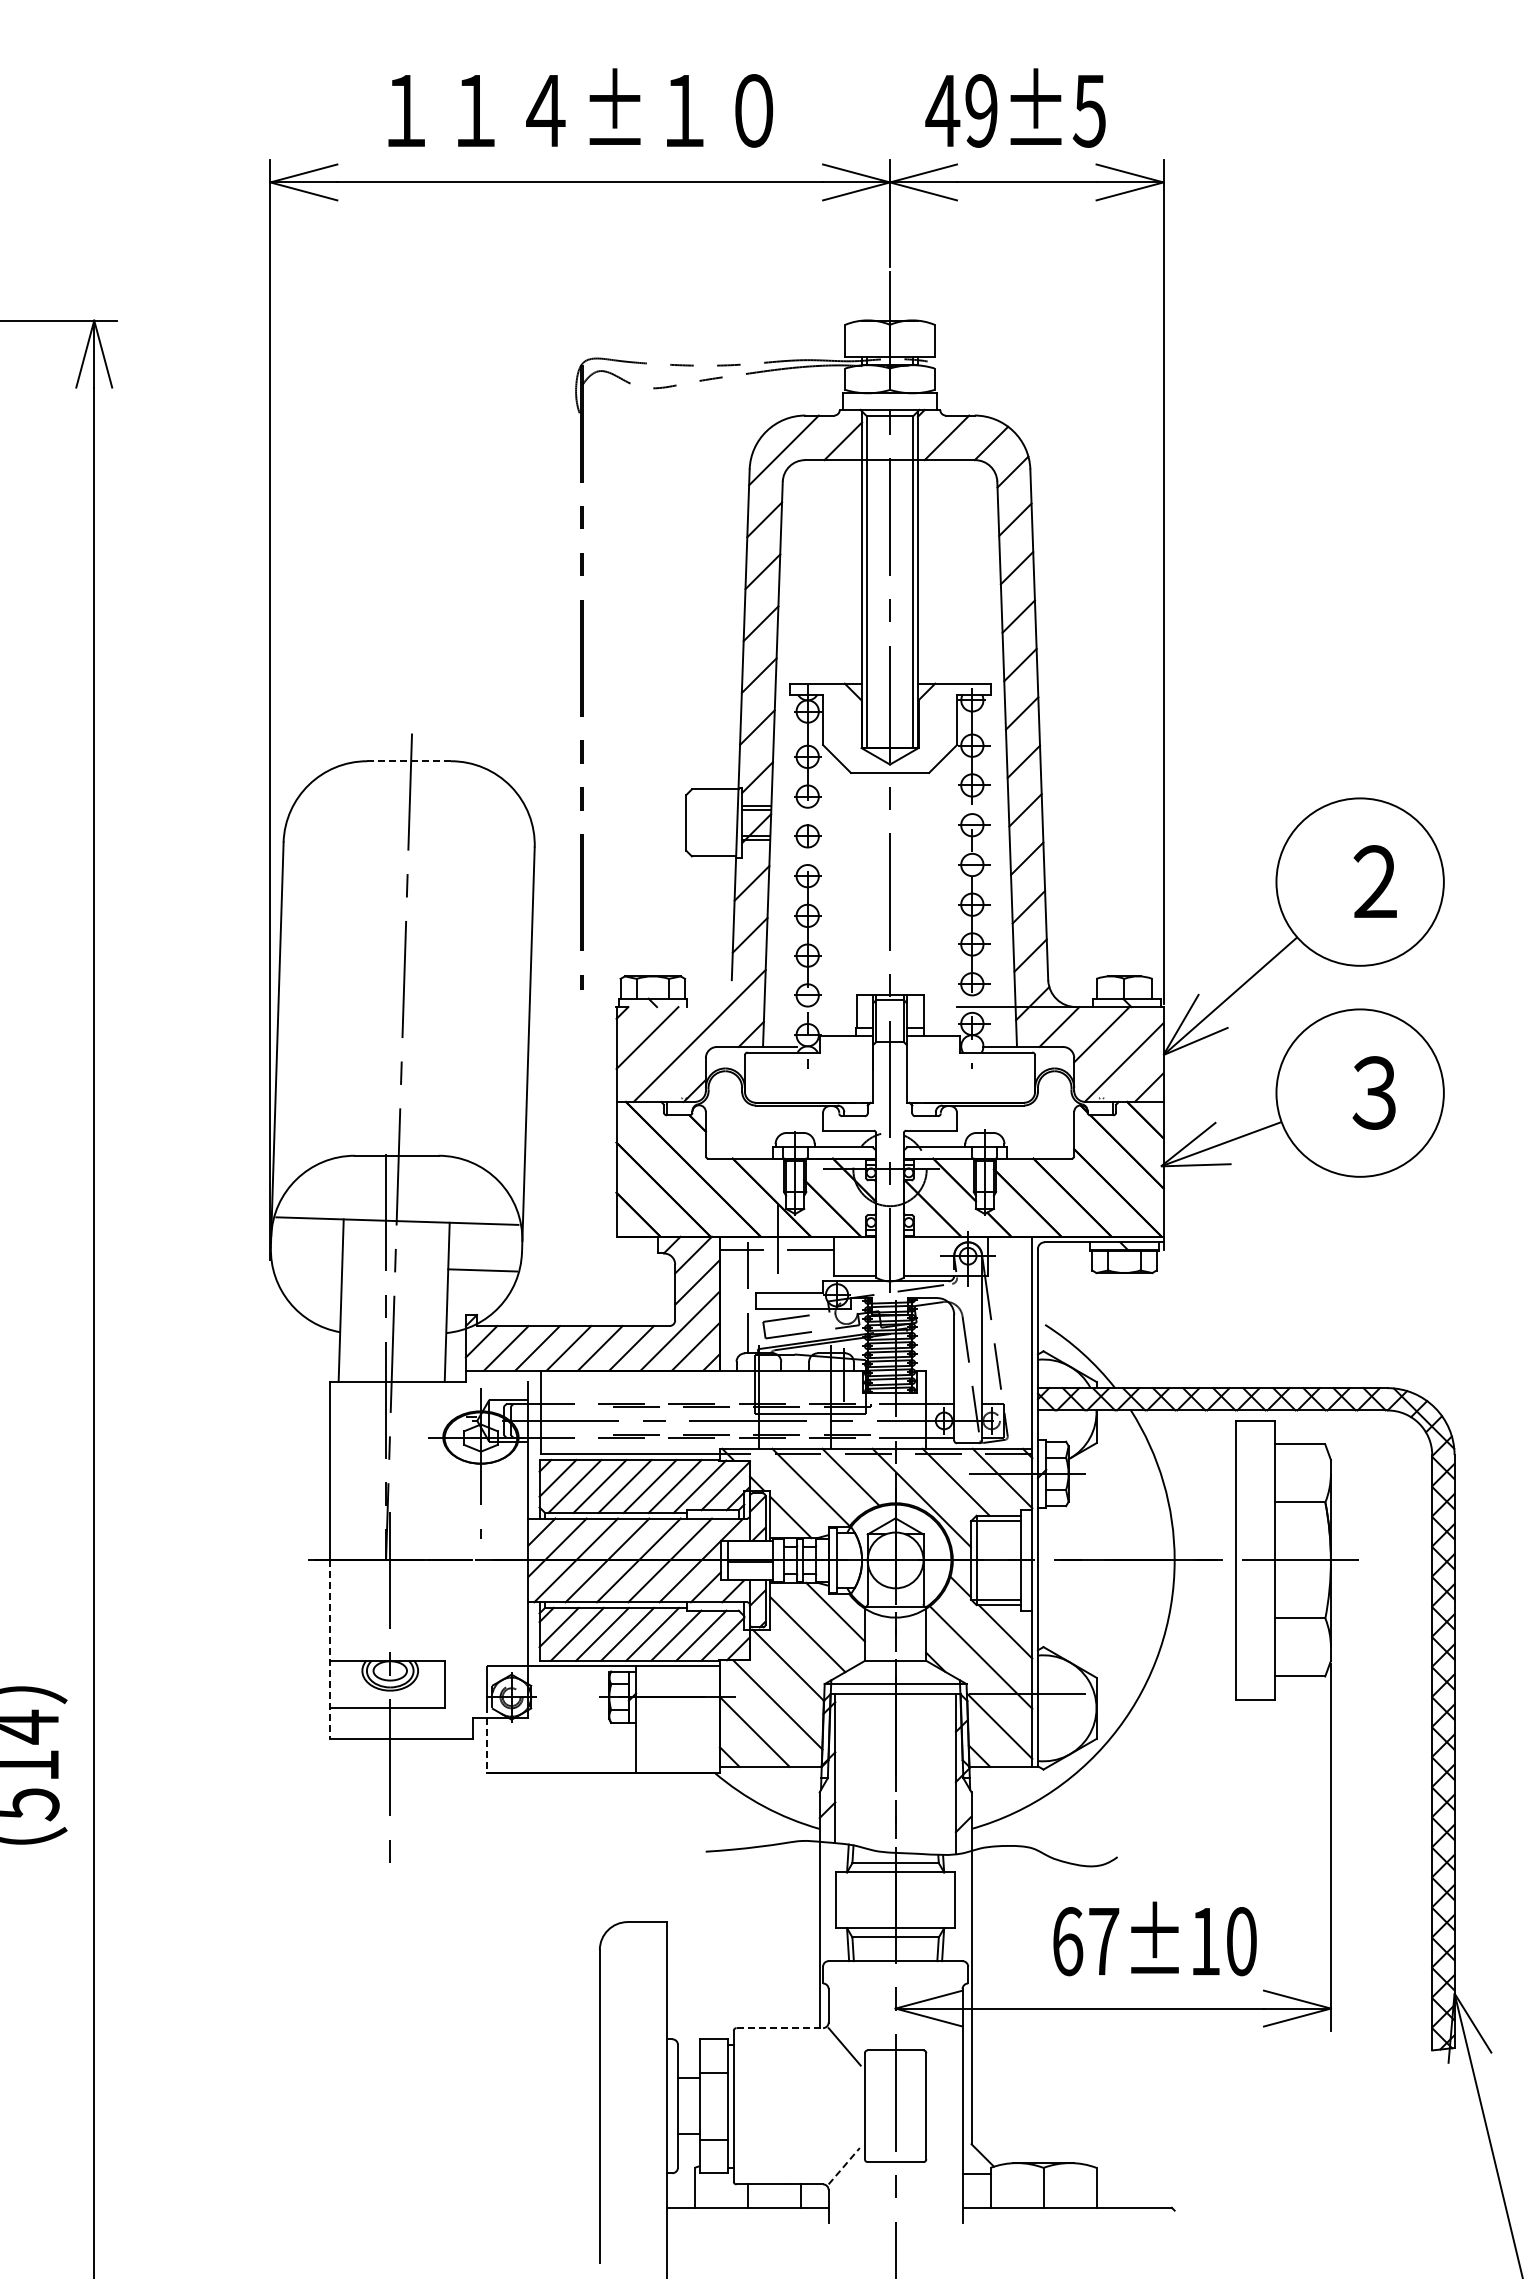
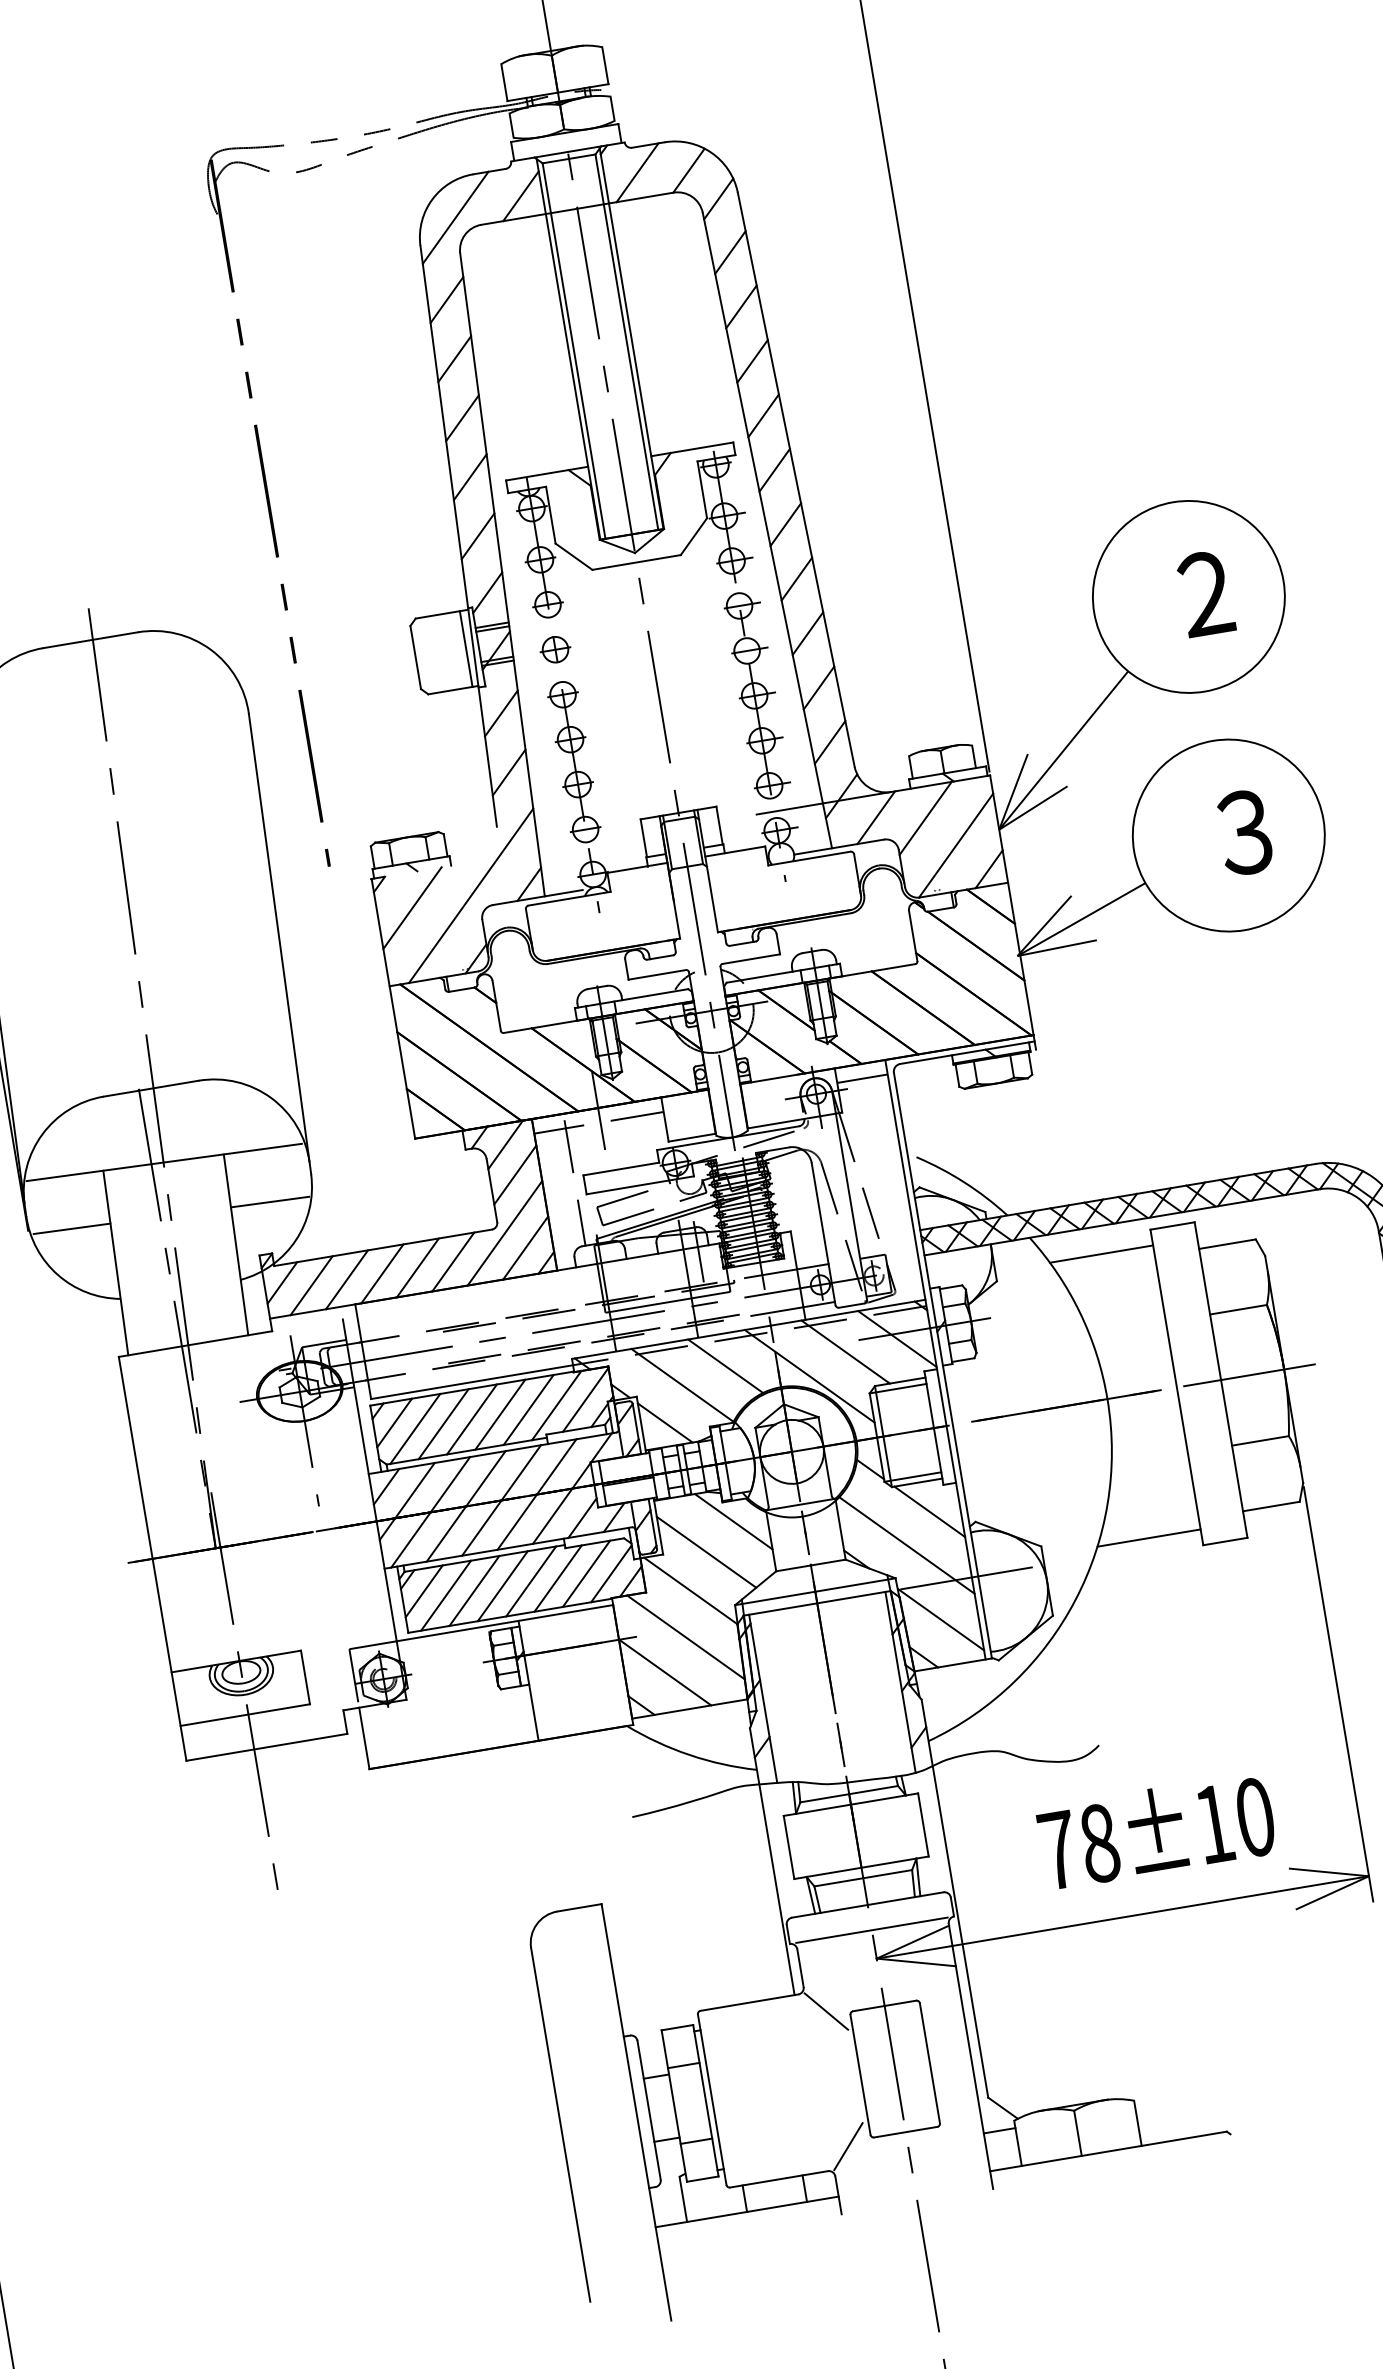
line: (409, 761) -> (91, 640), dashed -> solid
line: (730, 822) -> (465, 648), added
line: (1009, 1249) -> (861, 1078), added
line: (308, 1264) -> (72, 1228), added
line: (1190, 1434) -> (1101, 1253), added
line: (330, 1650) -> (169, 1660), dashed -> solid
line: (1190, 1686) -> (1149, 1538), added
line: (486, 1745) -> (364, 1738), dashed -> solid
text: (1086, 1941) -> (1079, 1846), 67±10 -> 78±10
line: (895, 1983) -> (871, 1930), added
line: (780, 2028) -> (750, 2002), dashed -> solid
line: (844, 2166) -> (848, 2146), dashed -> solid

